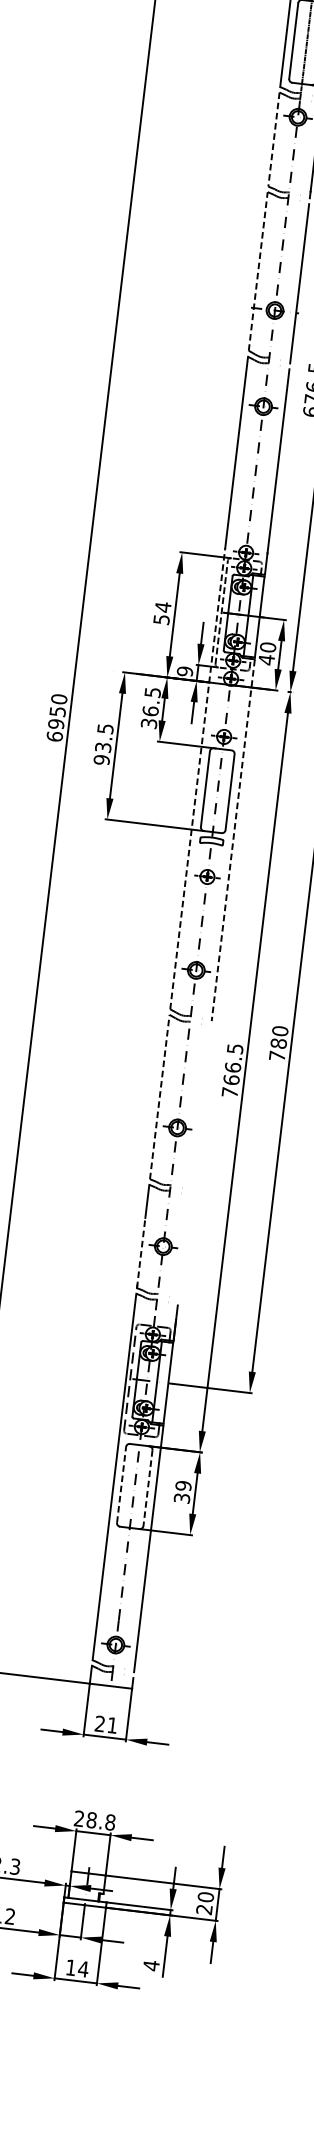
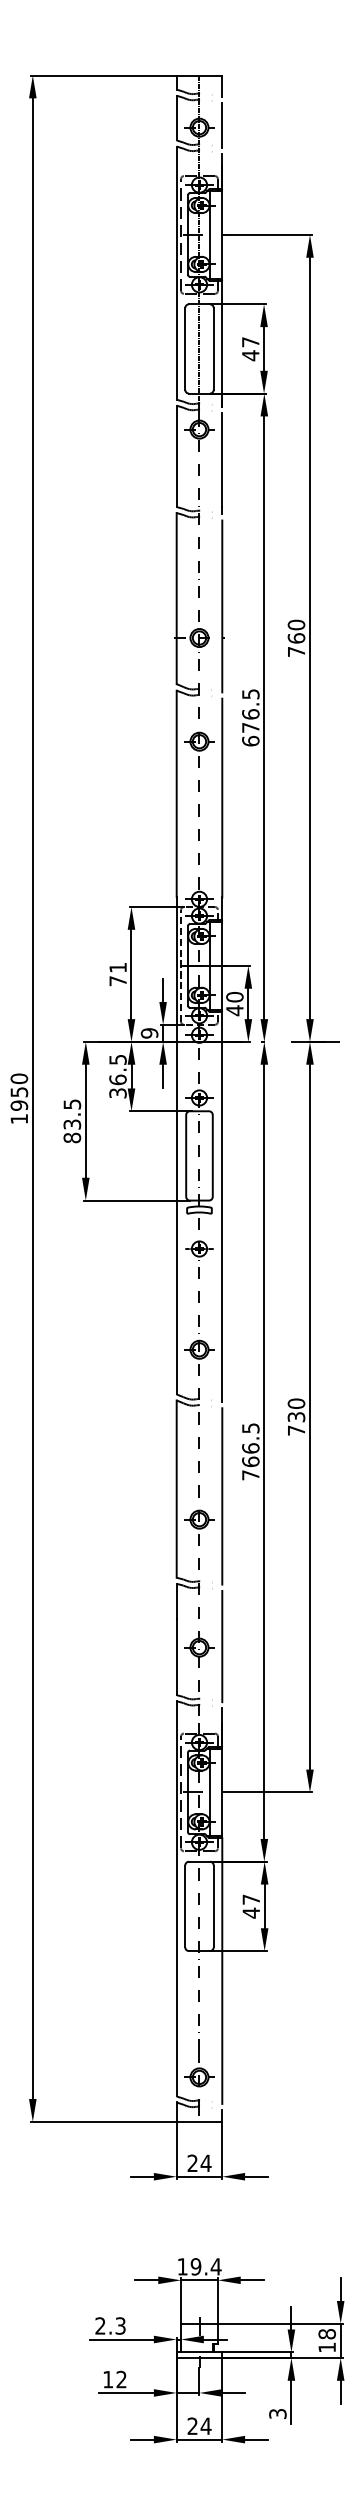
line: (273, 139) -> (176, 456), dashed -> solid
line: (258, 271) -> (176, 598), dashed -> solid
text: (161, 613) -> (117, 974), 54 -> 71
text: (55, 736) -> (19, 1118), 6950 -> 1950
text: (102, 759) -> (72, 1137), 93.5 -> 83.5
line: (197, 778) -> (176, 1145), dashed -> solid
line: (233, 840) -> (222, 1206), dashed -> solid
text: (278, 1043) -> (296, 1417), 780 -> 730
line: (159, 1097) -> (176, 1489), dashed -> solid
line: (201, 1109) -> (222, 1496), added
line: (184, 1248) -> (222, 1646), added
line: (140, 1253) -> (176, 1657), dashed -> solid
line: (121, 1485) -> (185, 1906), dashed -> solid
line: (147, 1488) -> (213, 1906), dashed -> solid
text: (182, 1492) -> (251, 1906), 39 -> 47
text: (112, 1724) -> (205, 2162), 21 -> 24
text: (94, 1820) -> (199, 2266), 28.8 -> 19.4
text: (204, 1903) -> (326, 2340), 20 -> 18
text: (151, 1965) -> (277, 2413), 4 -> 3
text: (70, 1966) -> (192, 2425), 14 -> 24

